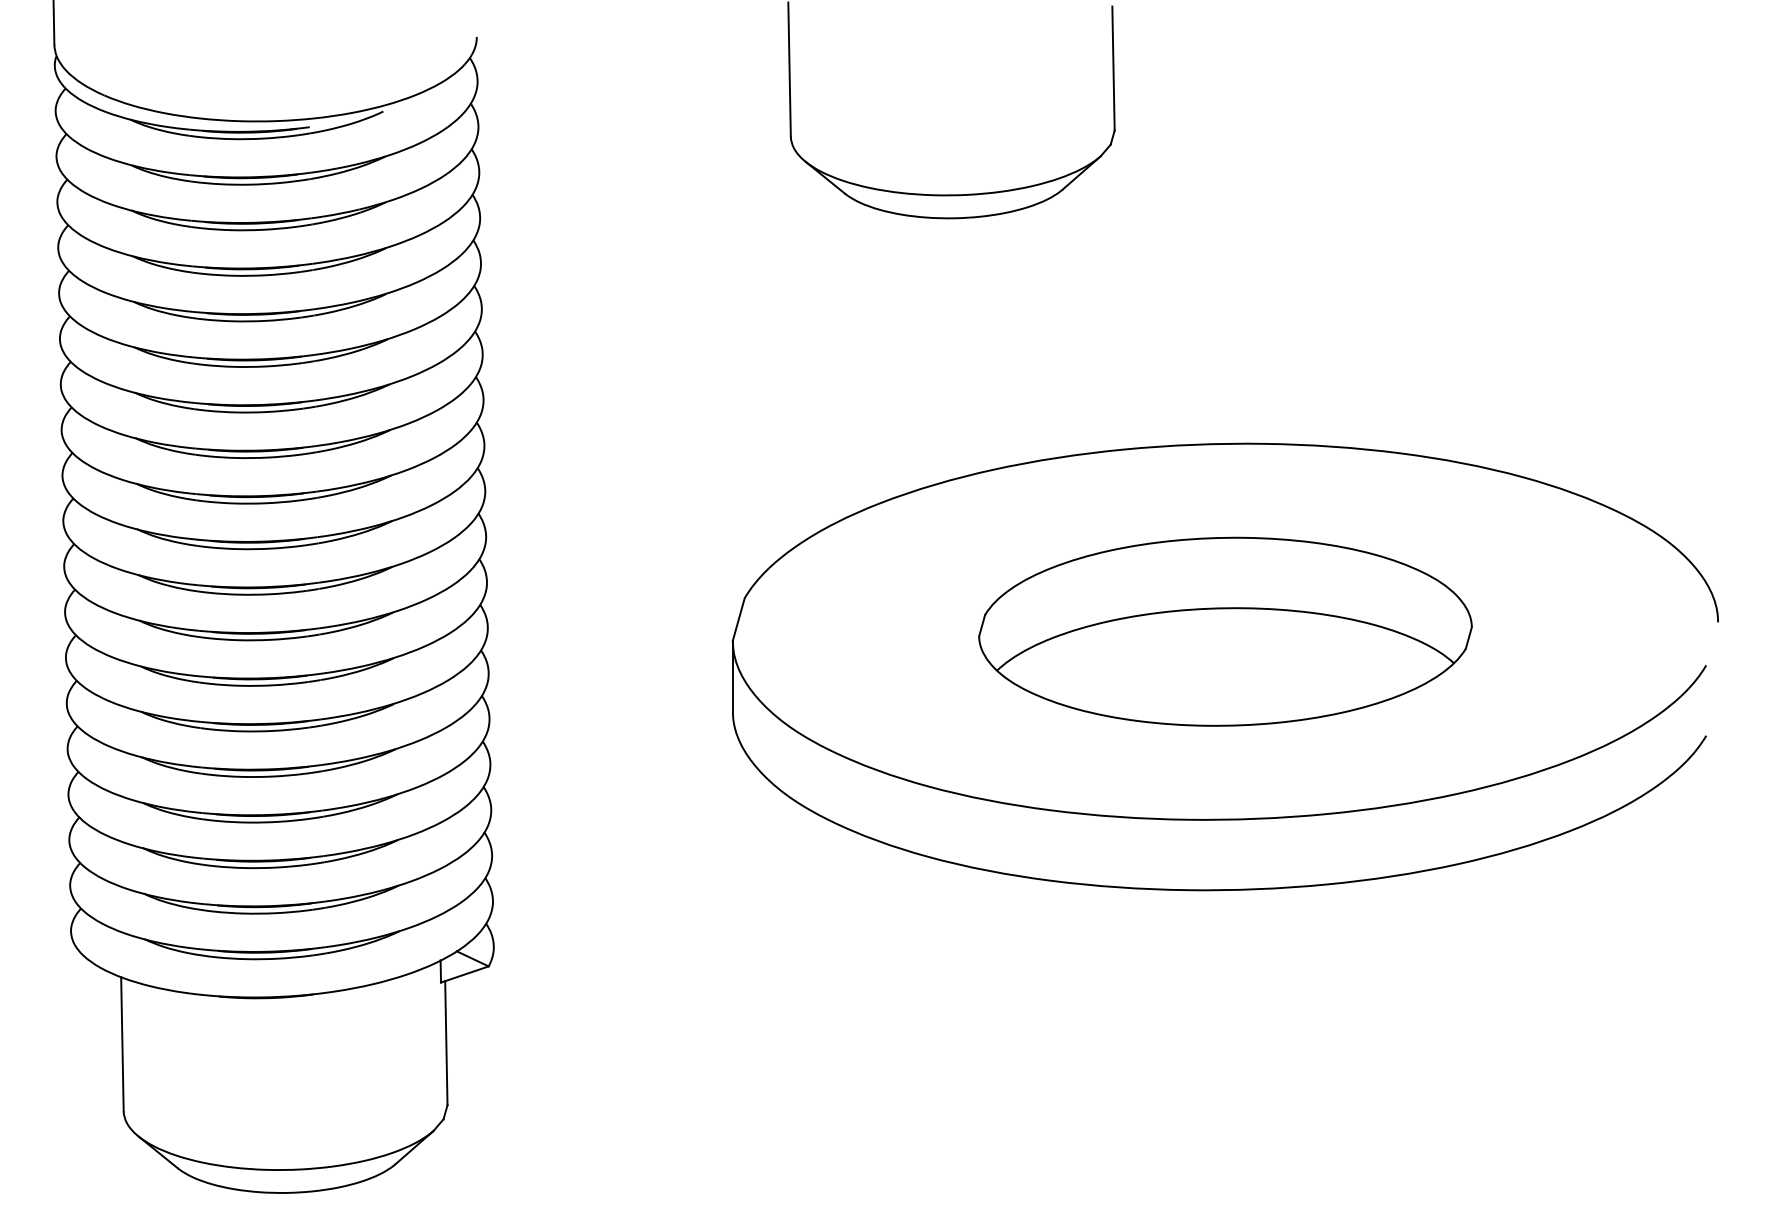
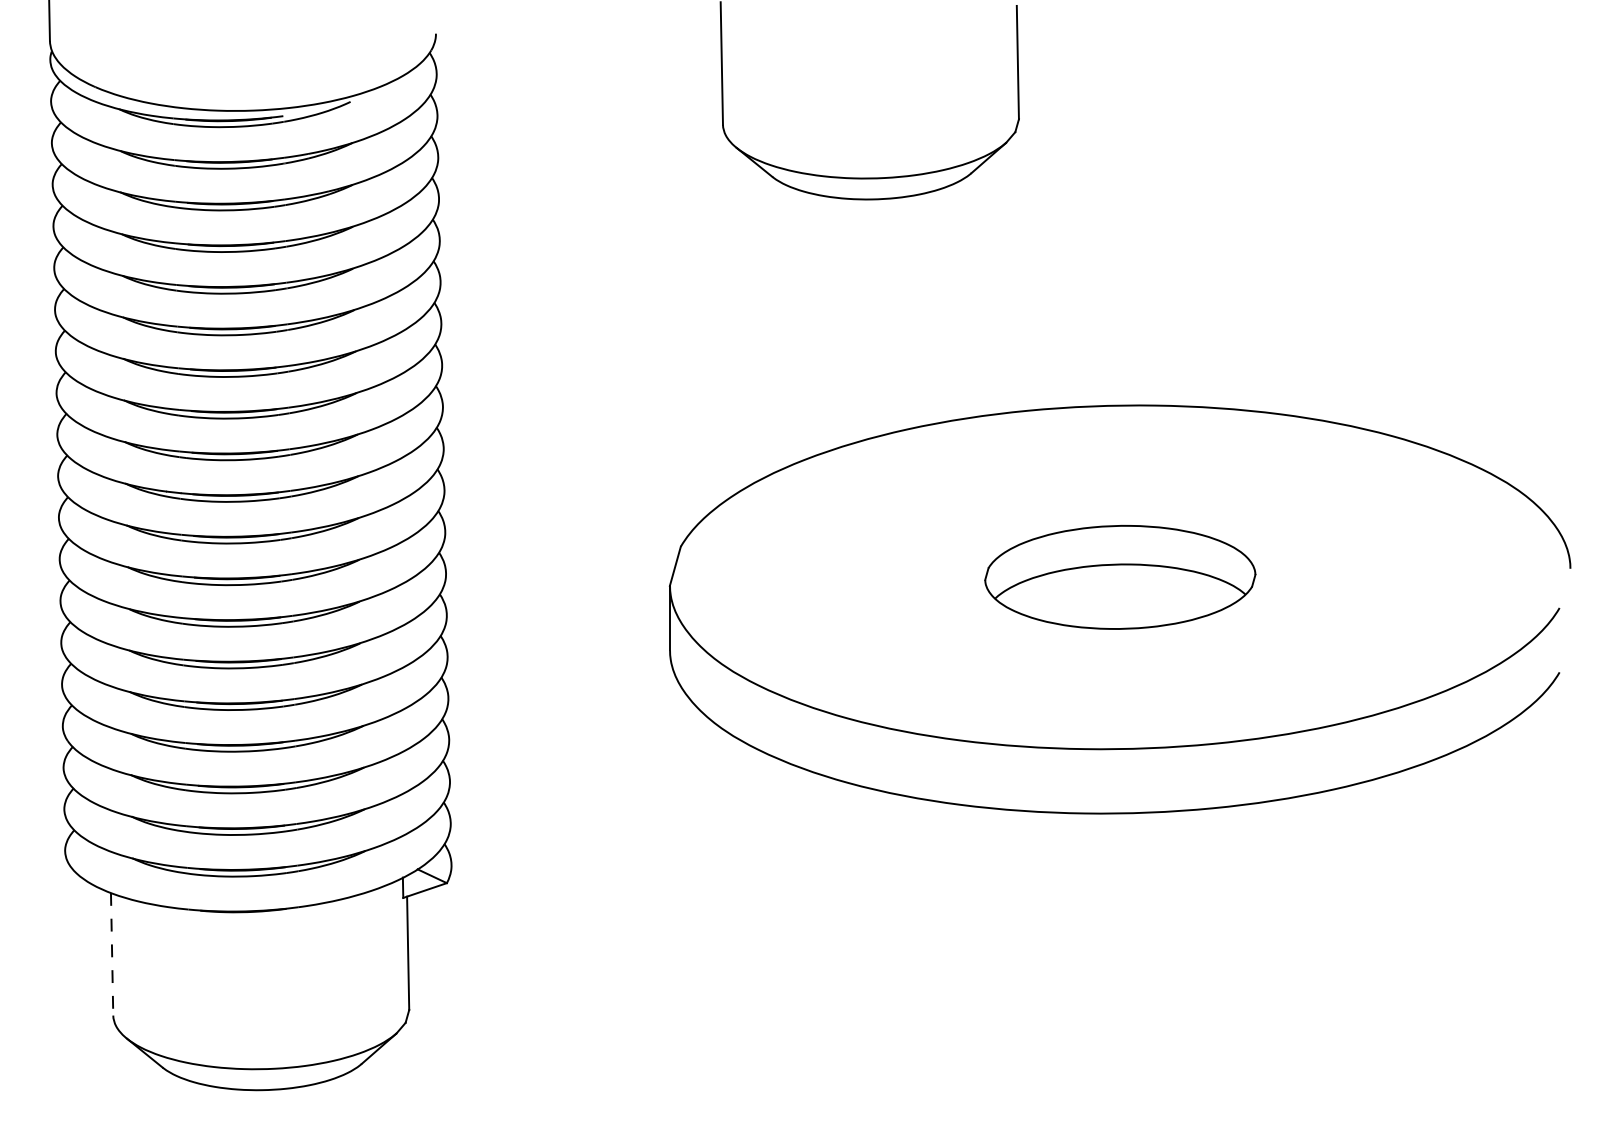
part: (1225, 631) -> (1120, 577), size x0.6
line: (122, 1044) -> (112, 954), solid -> dashed

